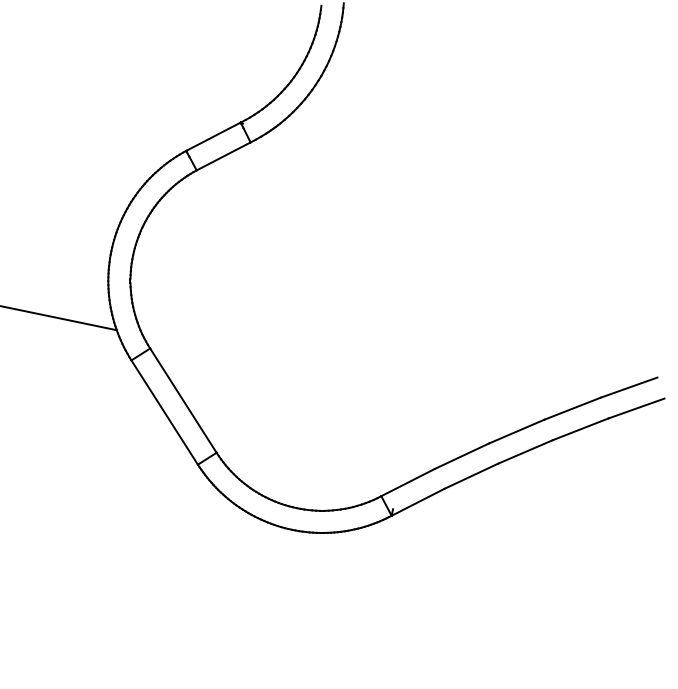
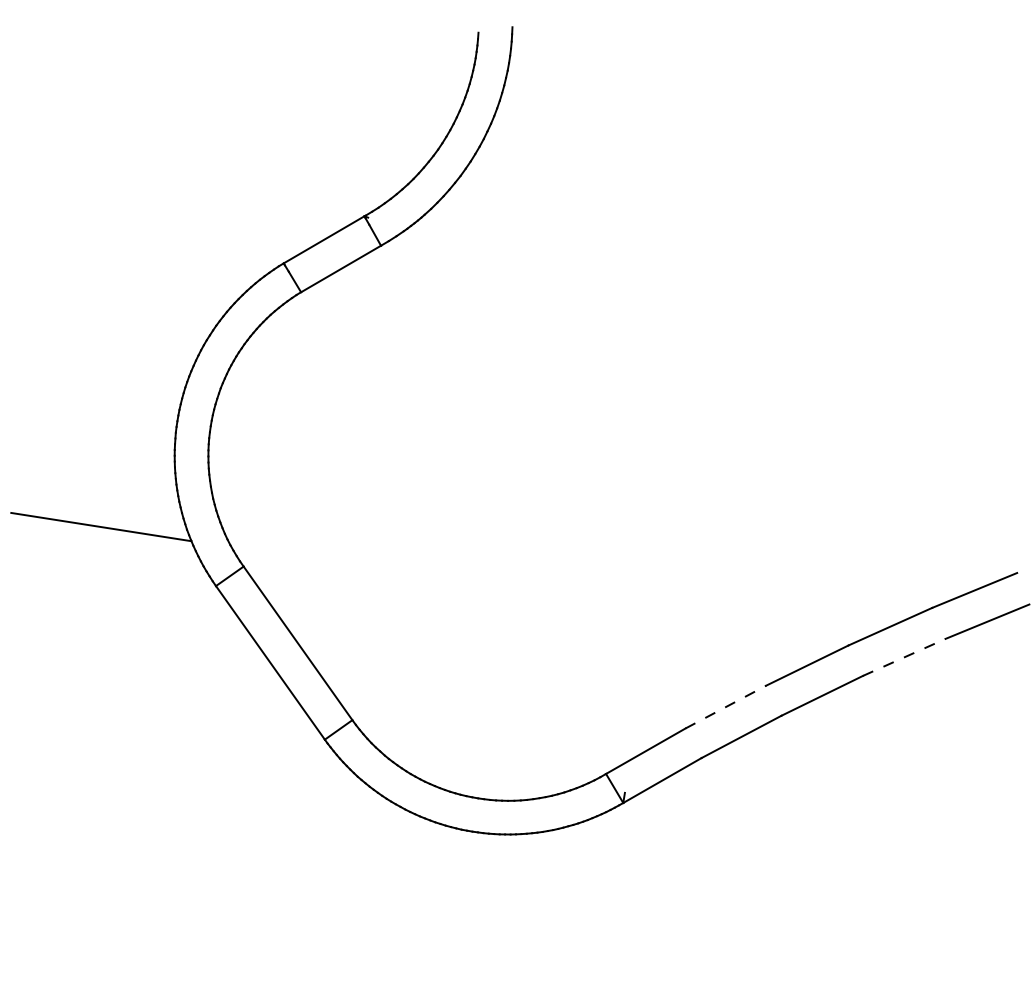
line: (580, 429) -> (904, 657), solid -> dashed
line: (462, 455) -> (726, 706), solid -> dashed

